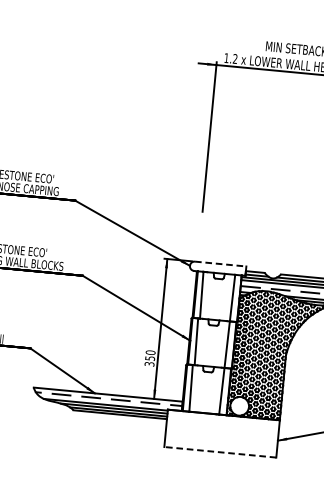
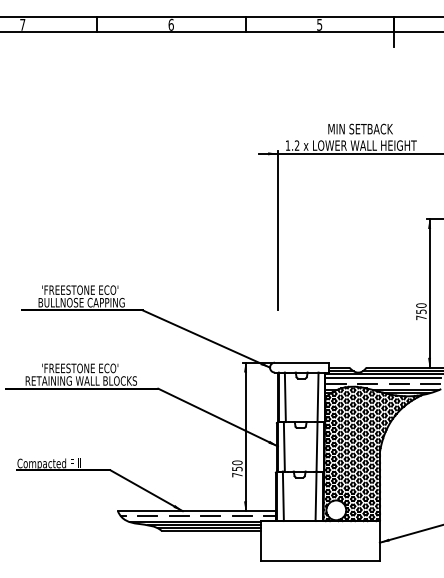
line: (221, 263) -> (302, 362), dashed -> solid
text: (149, 363) -> (237, 474), 350 -> 750
line: (220, 452) -> (320, 560), dashed -> solid

